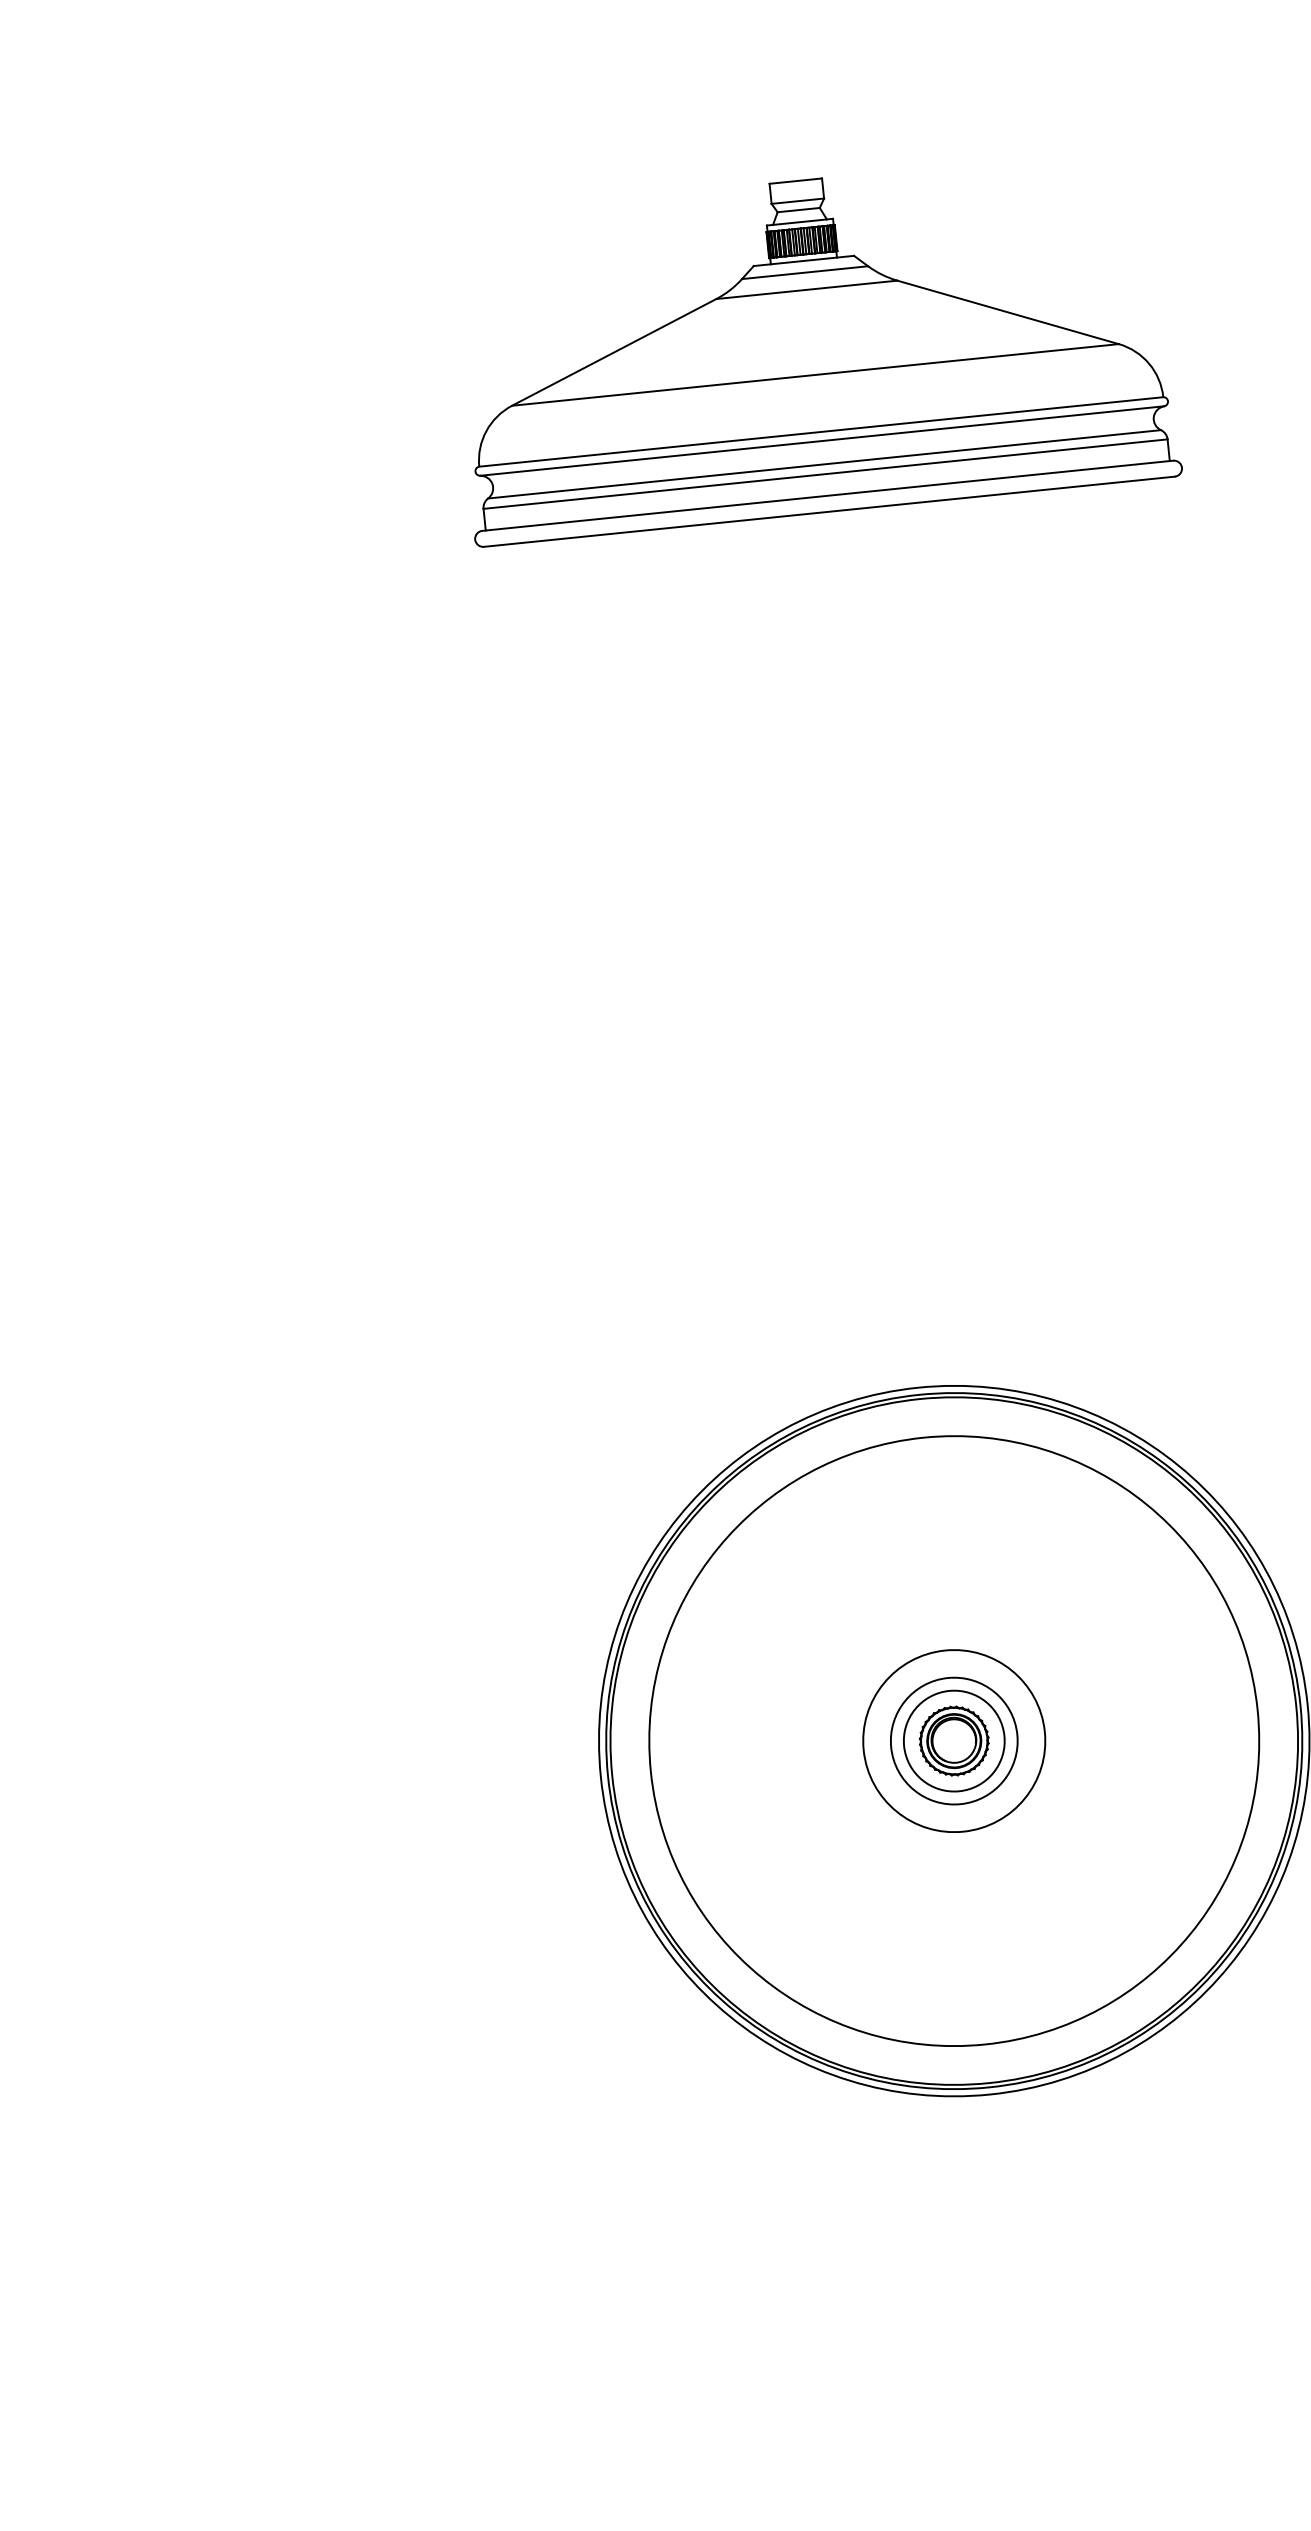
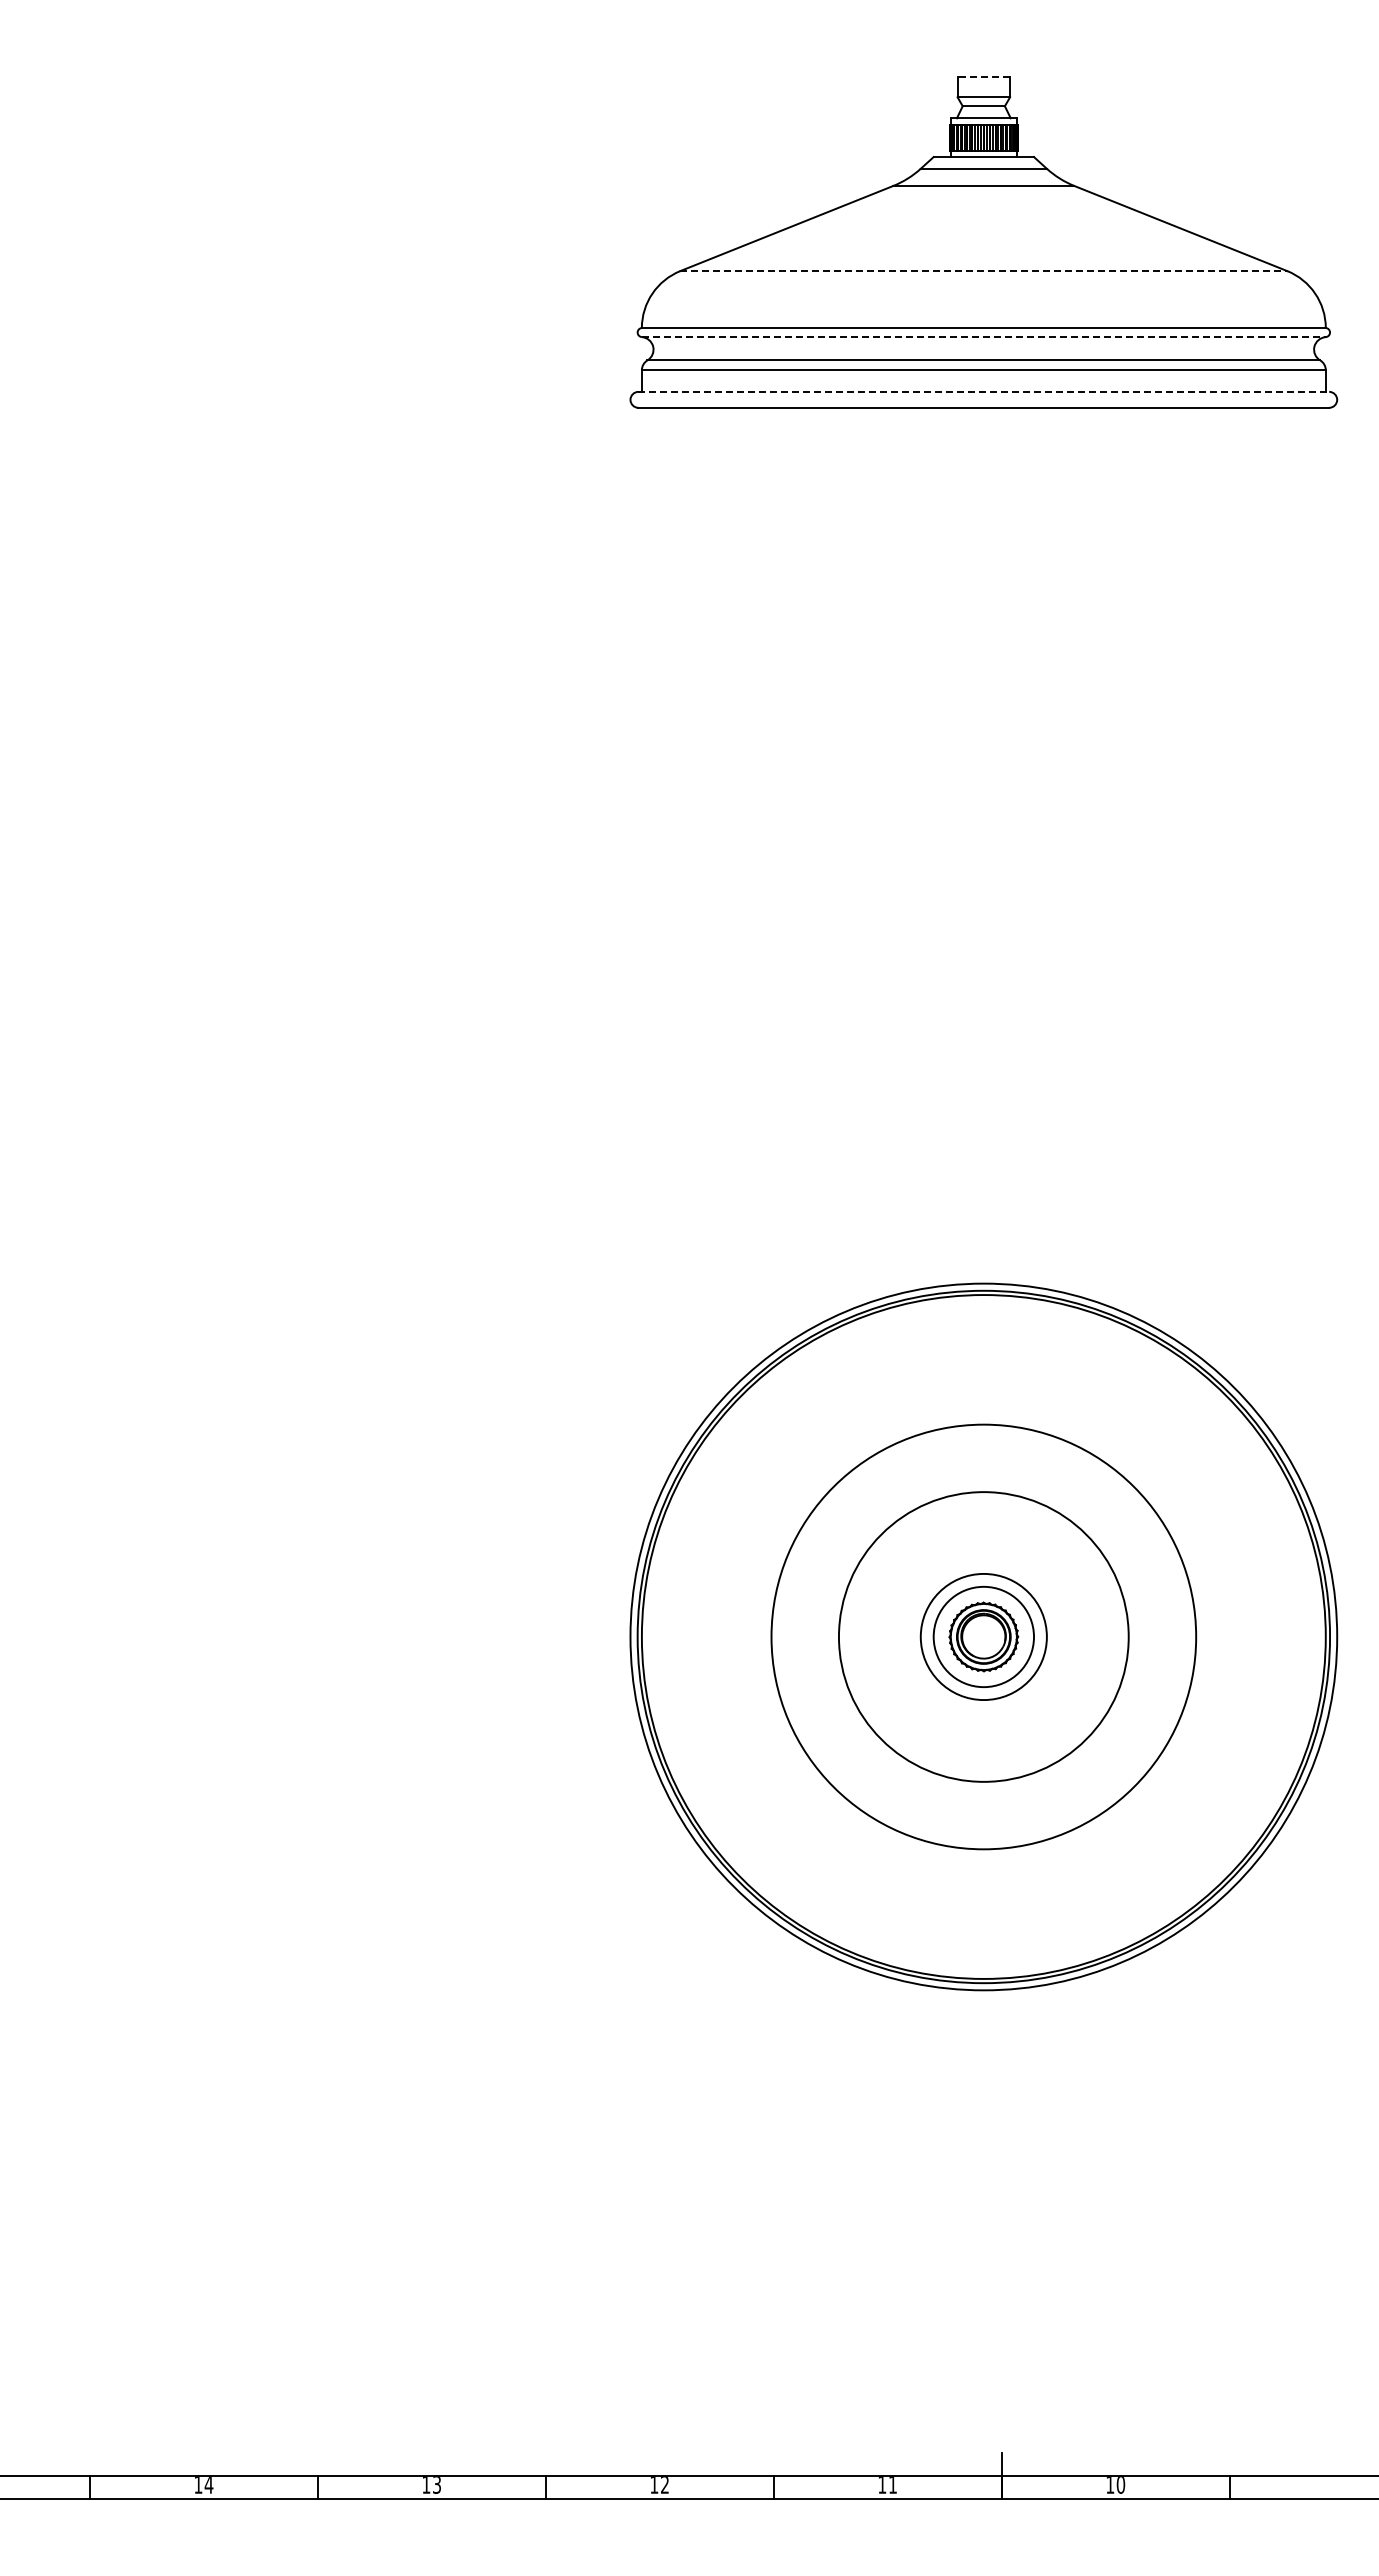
line: (795, 181) -> (983, 77), solid -> dashed
line: (816, 375) -> (984, 271), solid -> dashed
line: (821, 441) -> (983, 337), solid -> dashed
line: (828, 495) -> (984, 391), solid -> dashed
circle: (953, 1740) -> (983, 1636), size x0.7
circle: (953, 1740) -> (983, 1636), size x1.6

